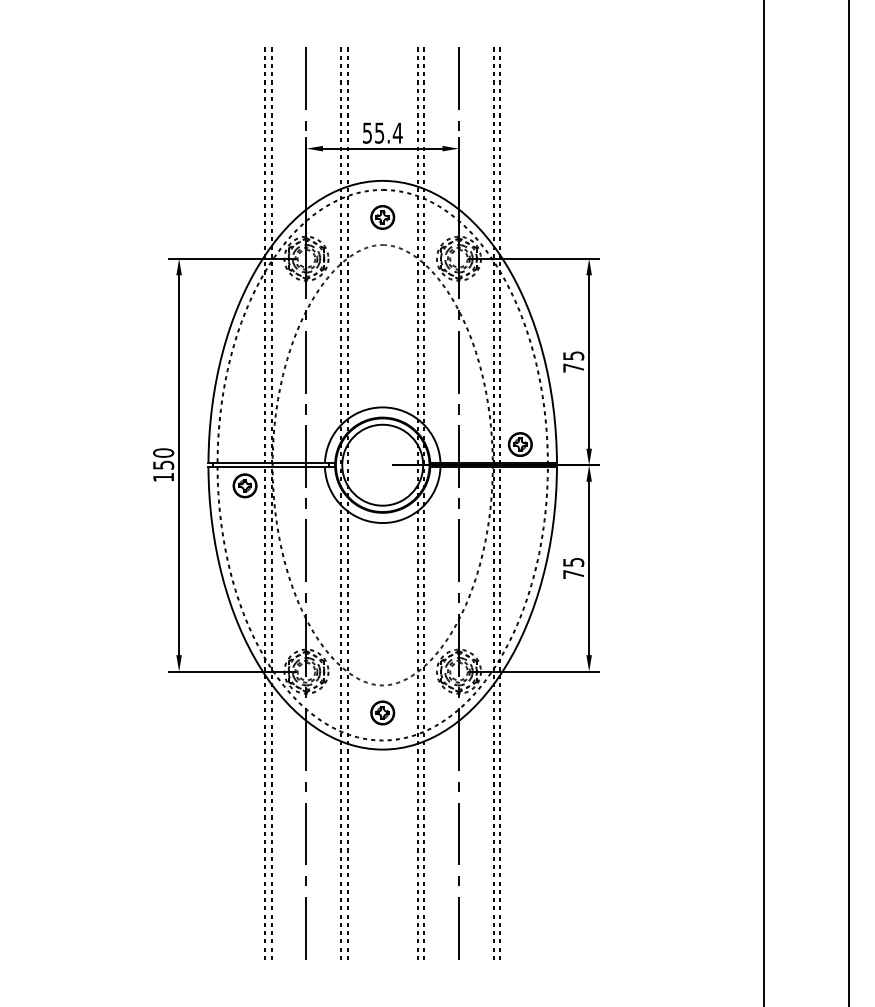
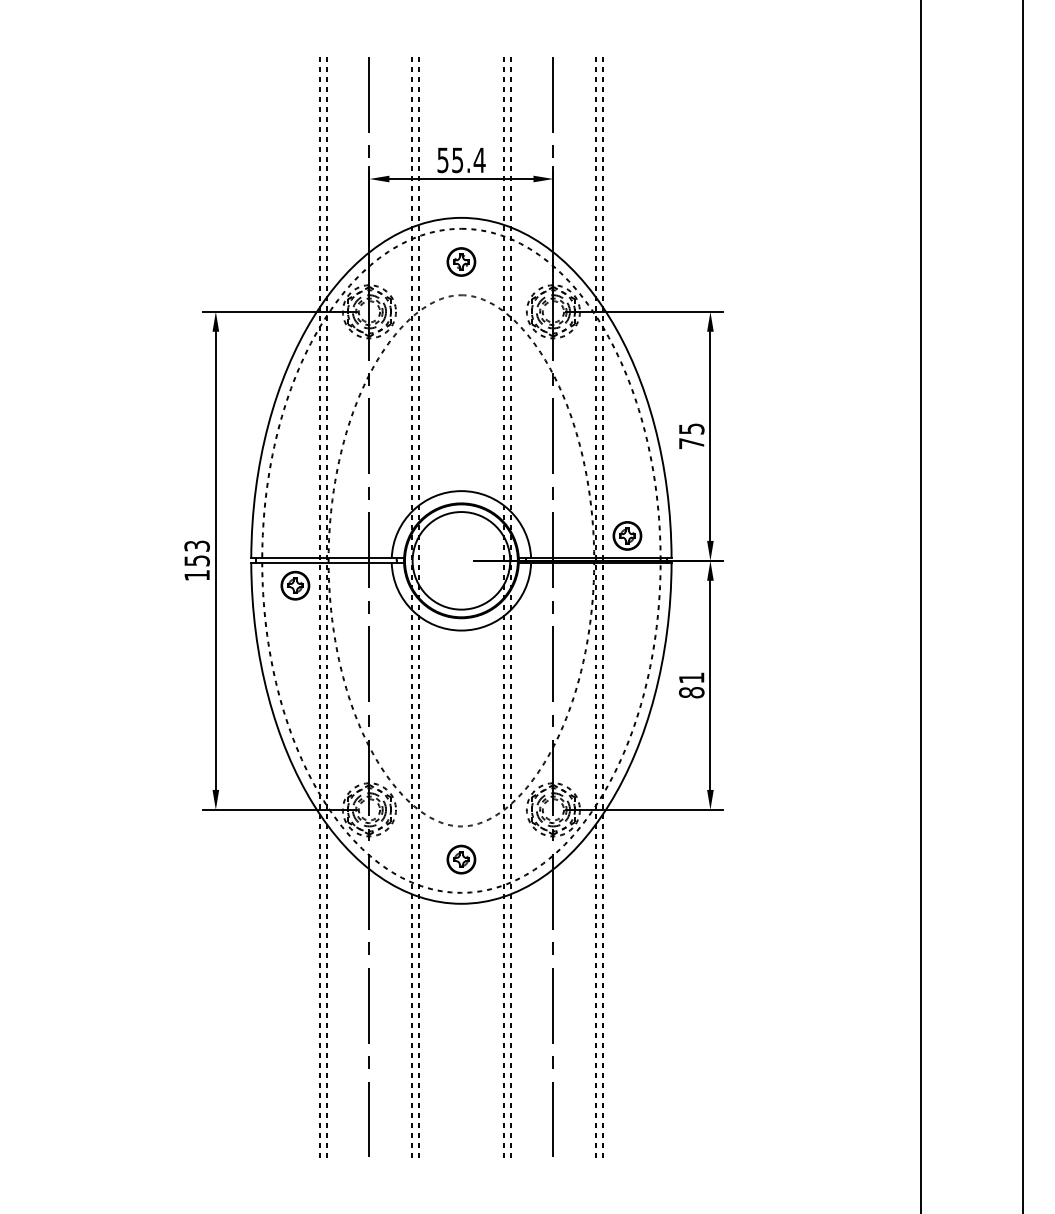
text: (163, 452) -> (196, 545), 150 -> 153
text: (573, 568) -> (691, 685), 75 -> 81

